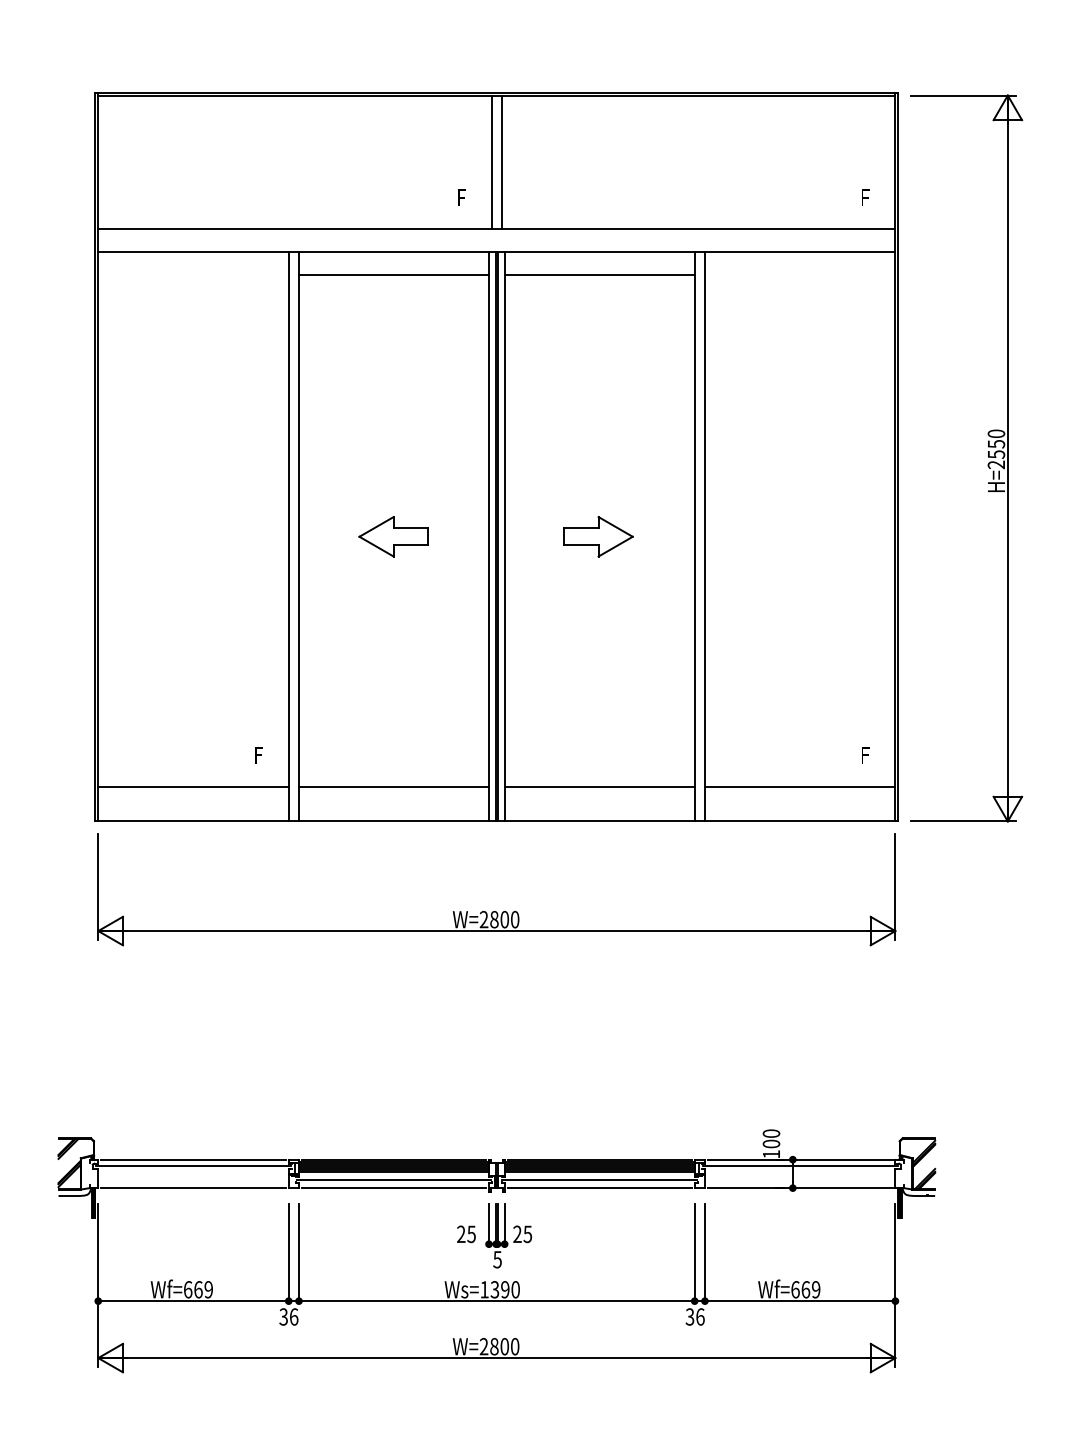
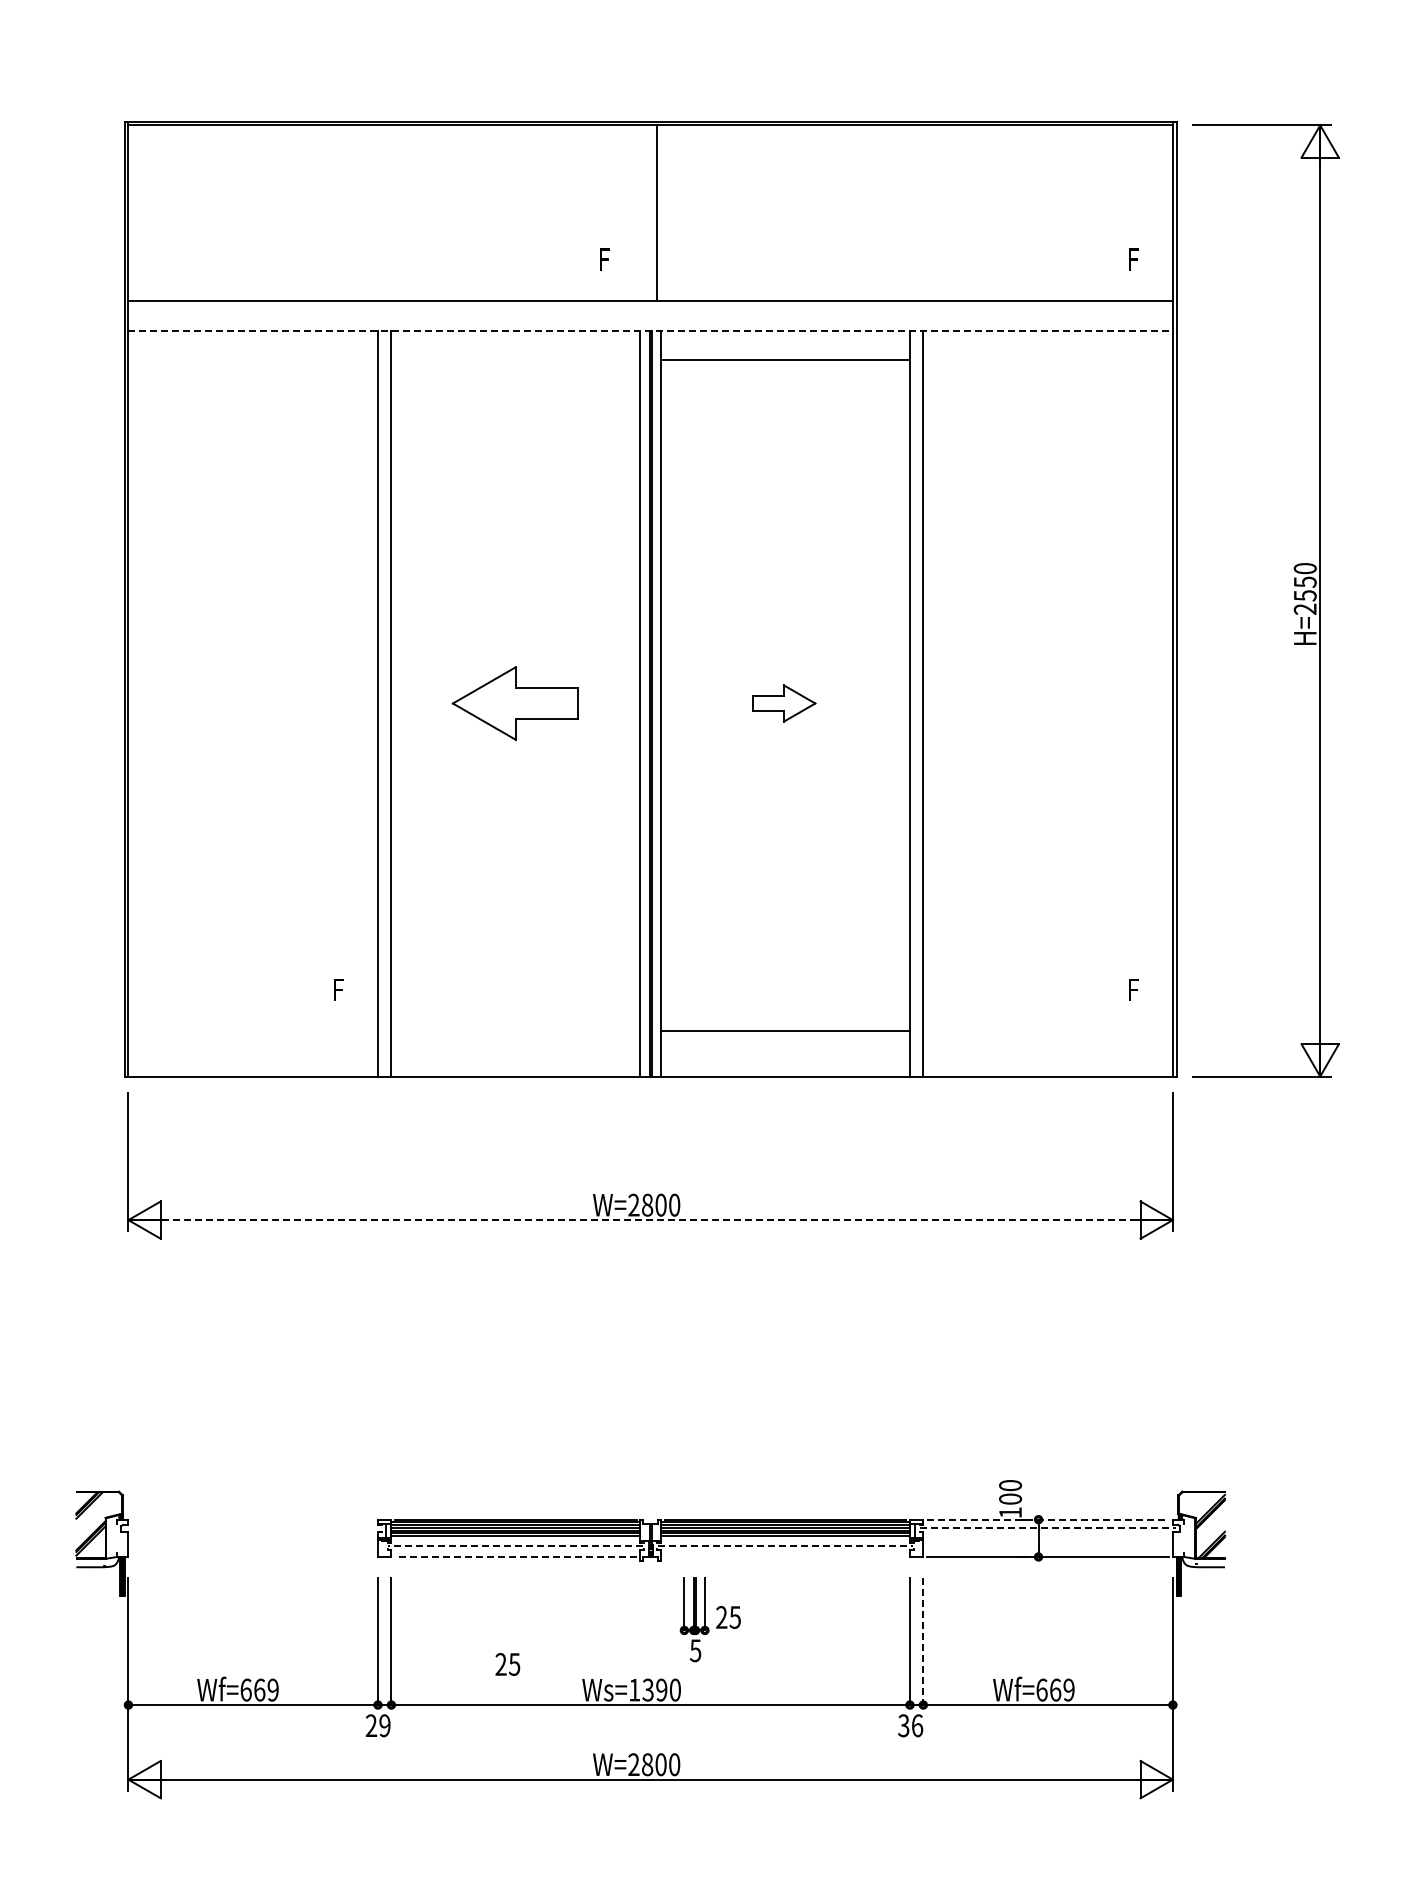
line: (491, 162) -> (643, 212), removed
line: (497, 252) -> (651, 330), solid -> dashed
line: (393, 275) -> (515, 360), removed
part: (392, 536) -> (514, 703), size x1.4
part: (598, 536) -> (783, 703), size x0.7
line: (193, 787) -> (253, 1031), removed
line: (393, 787) -> (515, 1031), removed
line: (799, 787) -> (1047, 1031), removed
line: (496, 931) -> (650, 1220), solid -> dashed
line: (193, 1159) -> (253, 1519), removed
line: (800, 1159) -> (1048, 1519), solid -> dashed
line: (192, 1166) -> (252, 1528), removed
line: (800, 1166) -> (1048, 1528), solid -> dashed
line: (393, 1180) -> (515, 1546), solid -> dashed
line: (599, 1180) -> (785, 1546), solid -> dashed
line: (193, 1187) -> (253, 1556), removed
line: (393, 1187) -> (515, 1556), solid -> dashed
line: (599, 1187) -> (785, 1556), removed
text: (466, 1234) -> (507, 1664), moved
part: (508, 1235) -> (709, 1619), moved
line: (705, 1253) -> (923, 1642), solid -> dashed
text: (288, 1316) -> (377, 1725), 36 -> 29

